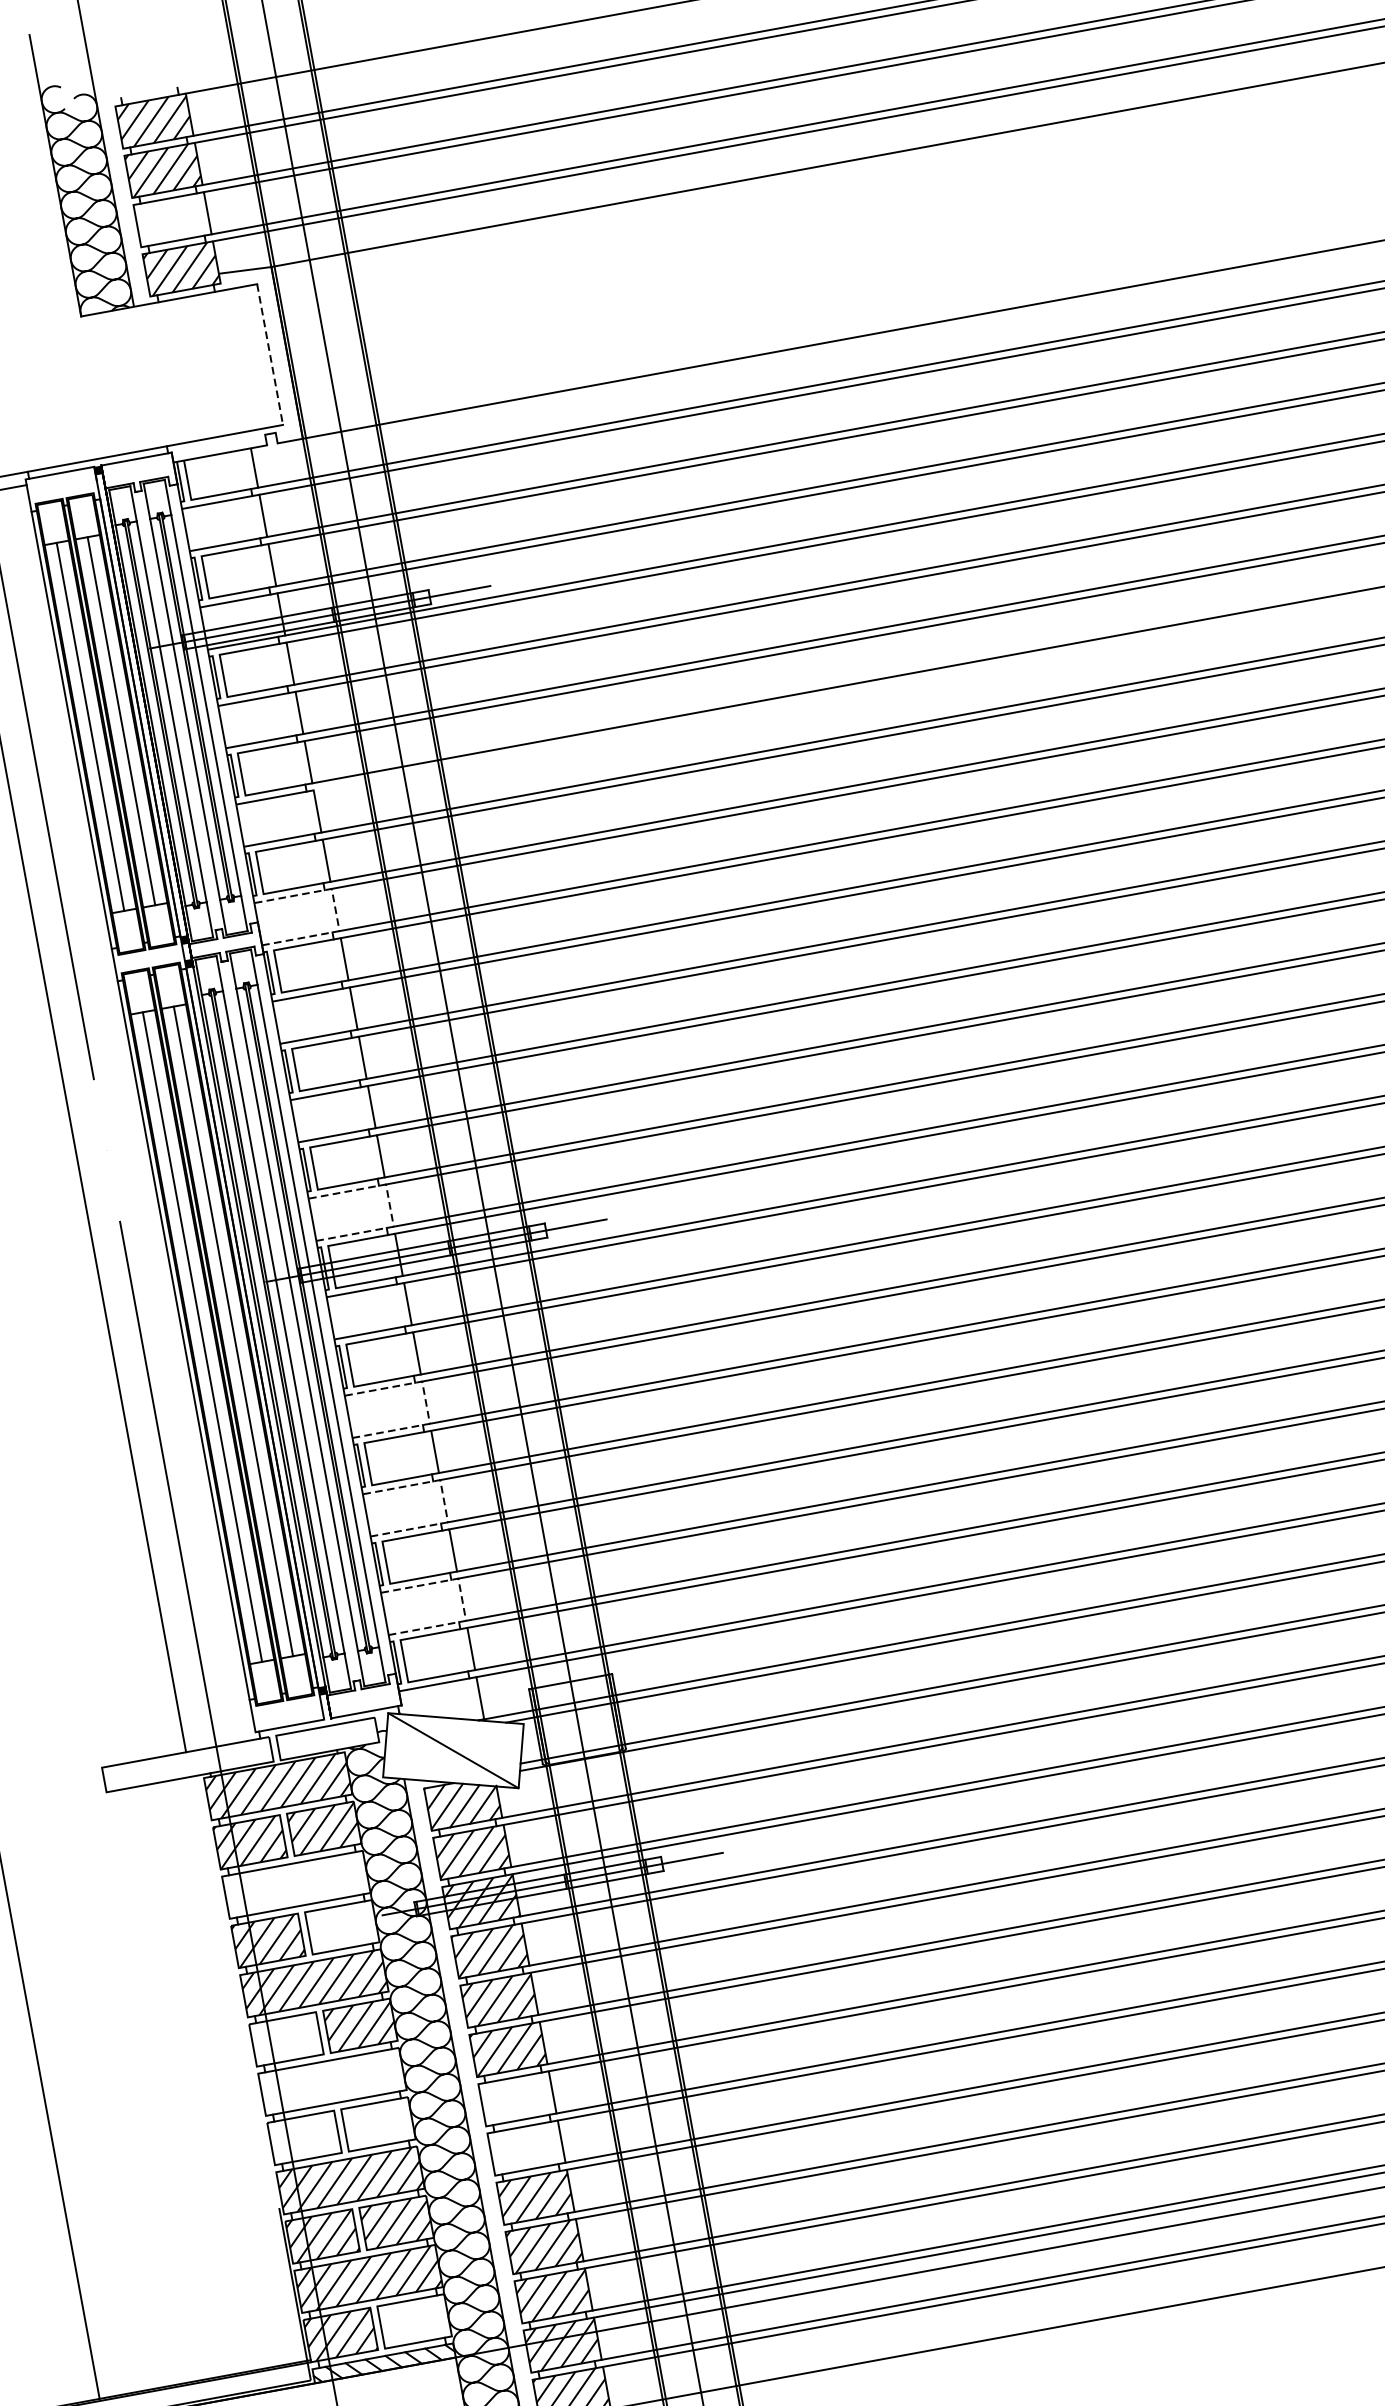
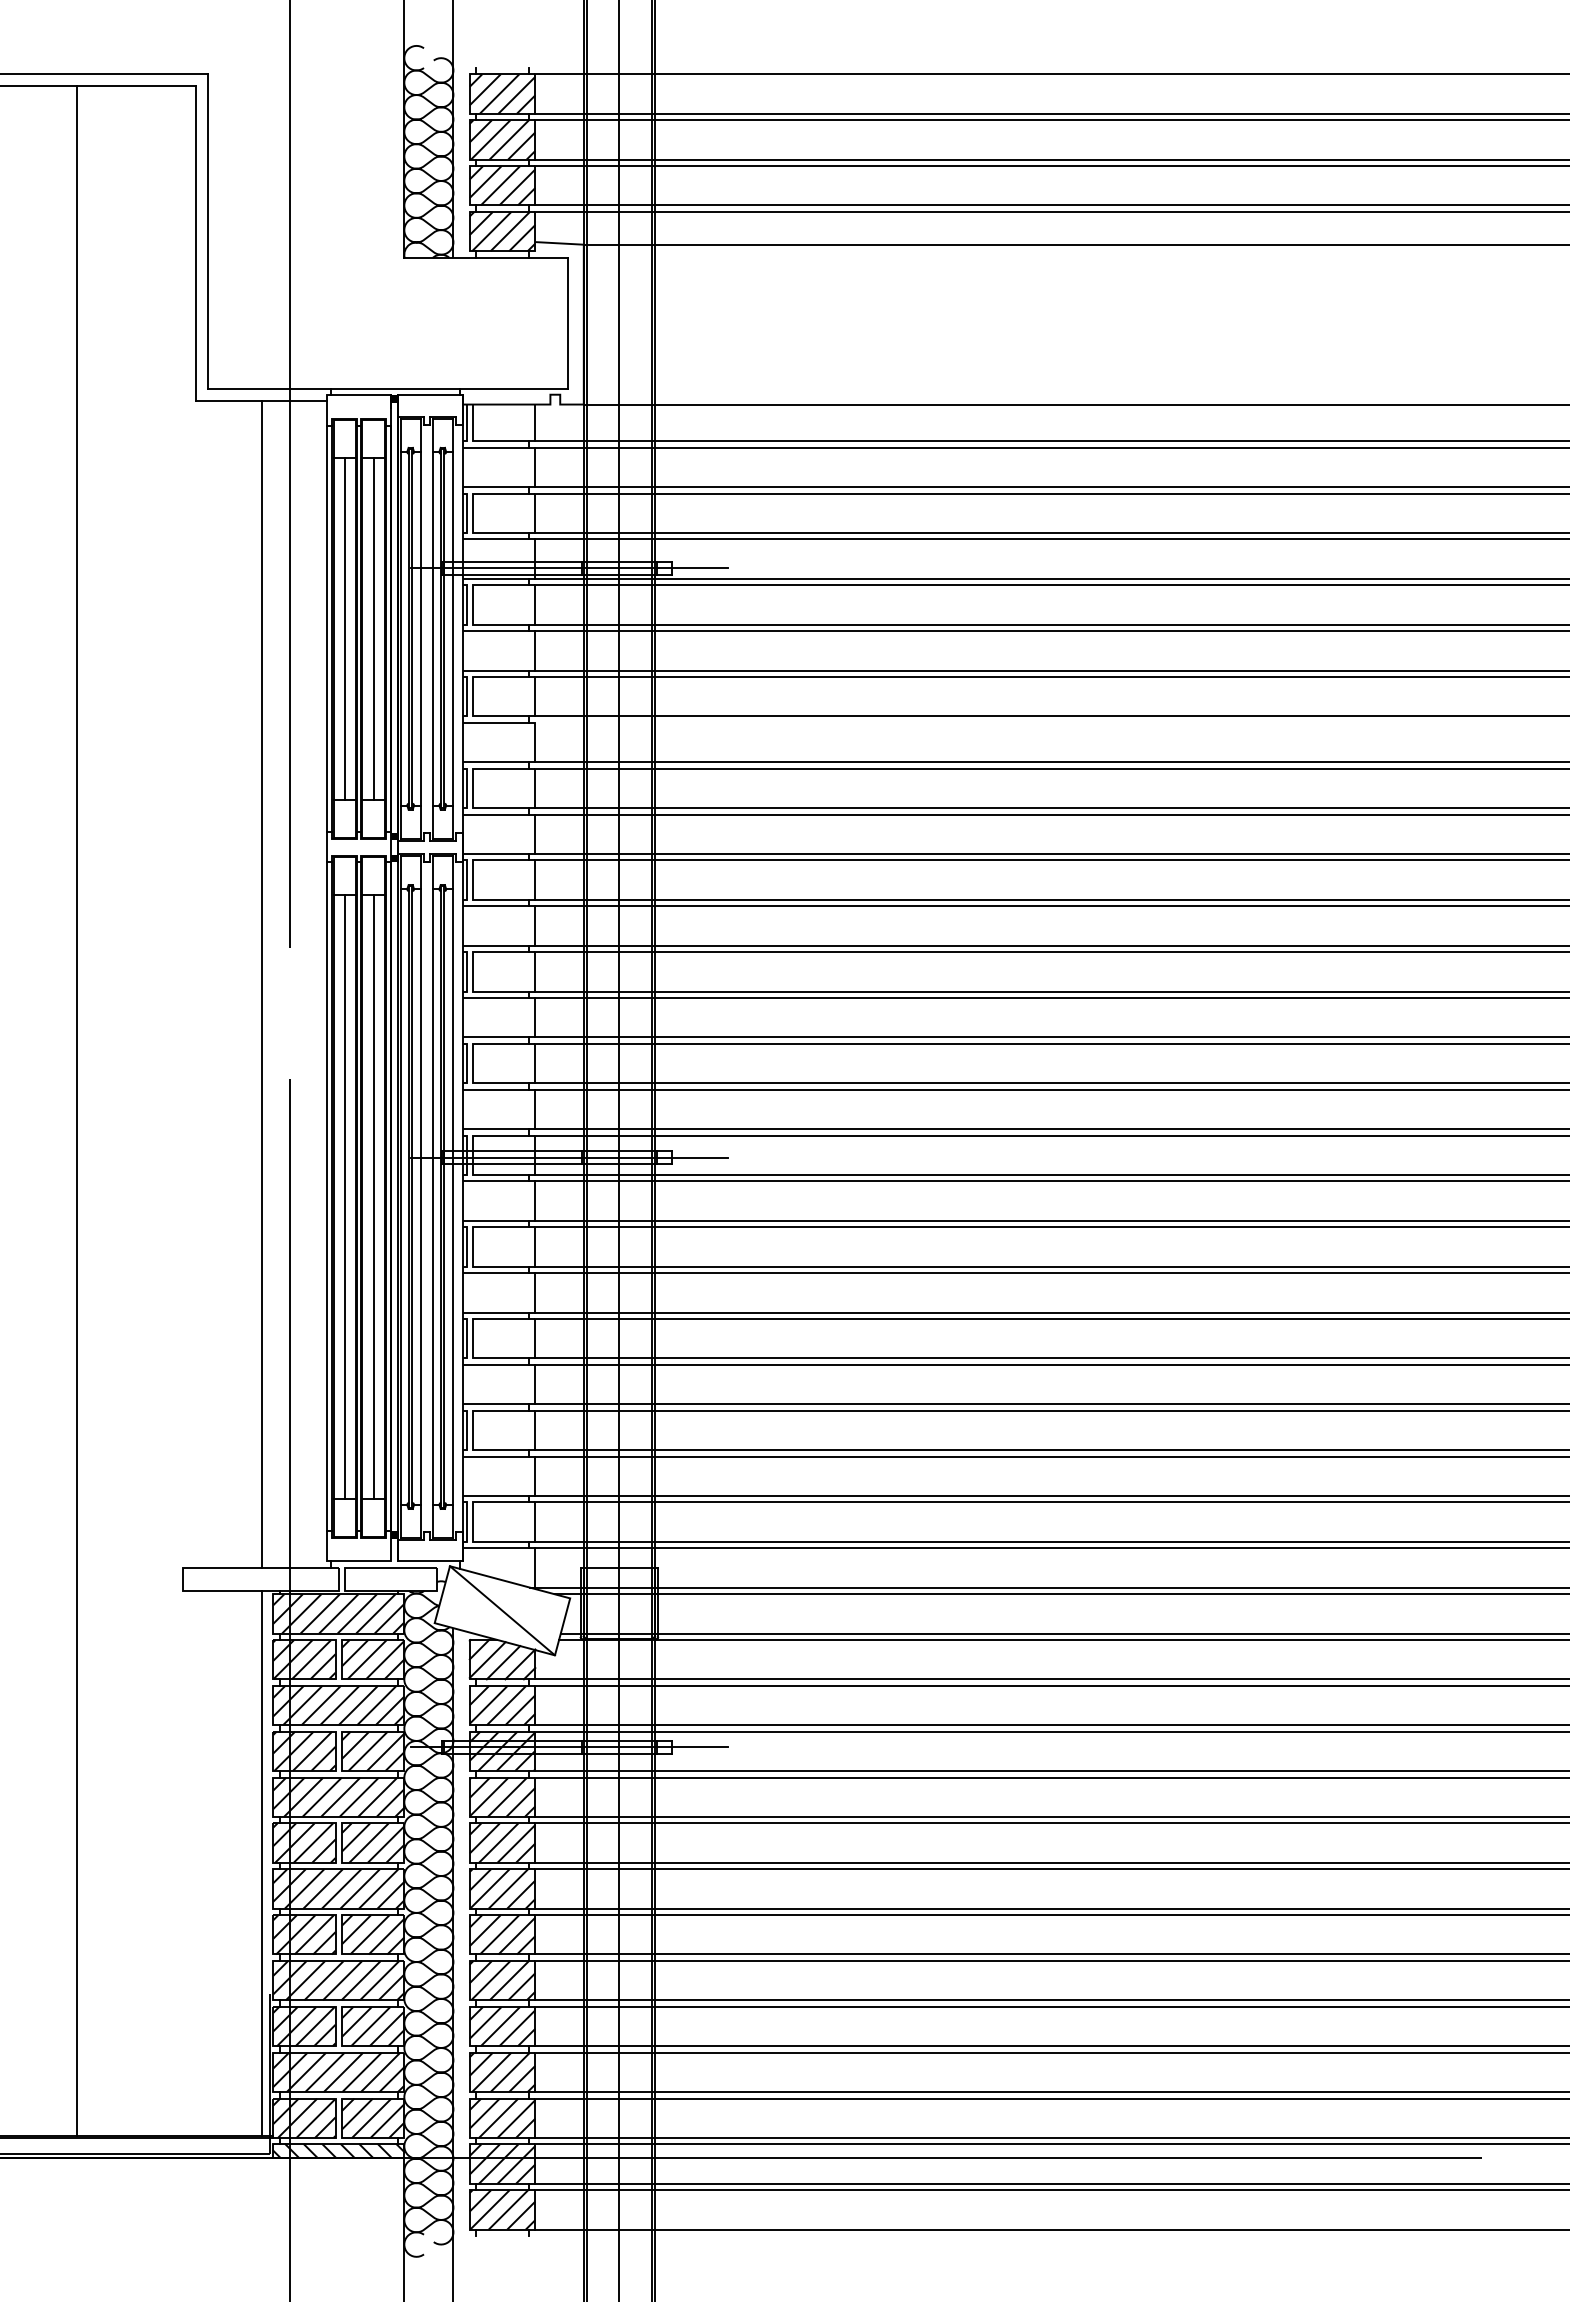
hatch: (172, 219) -> (502, 185), added
line: (270, 354) -> (568, 323), dashed -> solid
line: (335, 910) -> (535, 834), dashed -> solid
line: (390, 1205) -> (535, 1109), dashed -> solid
line: (426, 1402) -> (535, 1292), dashed -> solid
line: (444, 1501) -> (535, 1384), dashed -> solid
line: (462, 1599) -> (535, 1476), dashed -> solid
hatch: (295, 1884) -> (338, 1705), added
hatch: (342, 1927) -> (373, 1751), added
hatch: (286, 2038) -> (304, 1842), added
line: (244, 2068) -> (261, 1862), added
hatch: (332, 2081) -> (338, 1888), added
hatch: (517, 2098) -> (502, 1934), added
hatch: (378, 2123) -> (373, 1934), added
hatch: (304, 2137) -> (304, 1934), added
hatch: (526, 2147) -> (502, 1980), added
hatch: (414, 2320) -> (373, 2117), added

